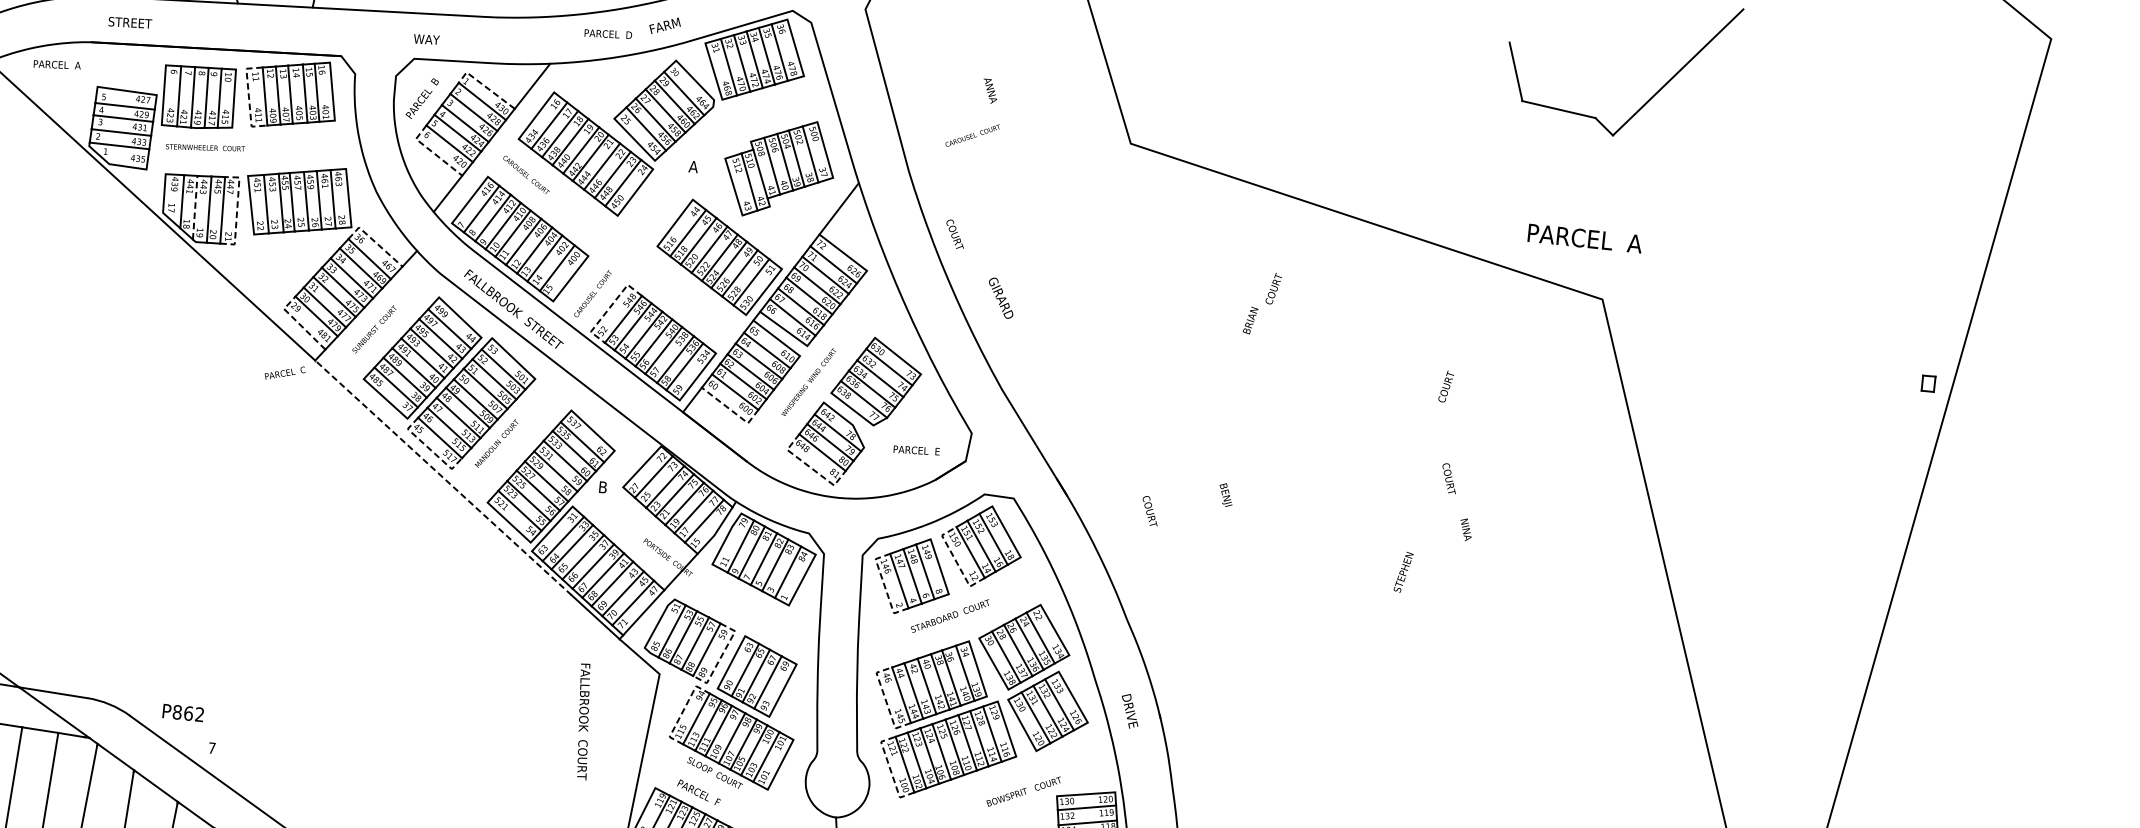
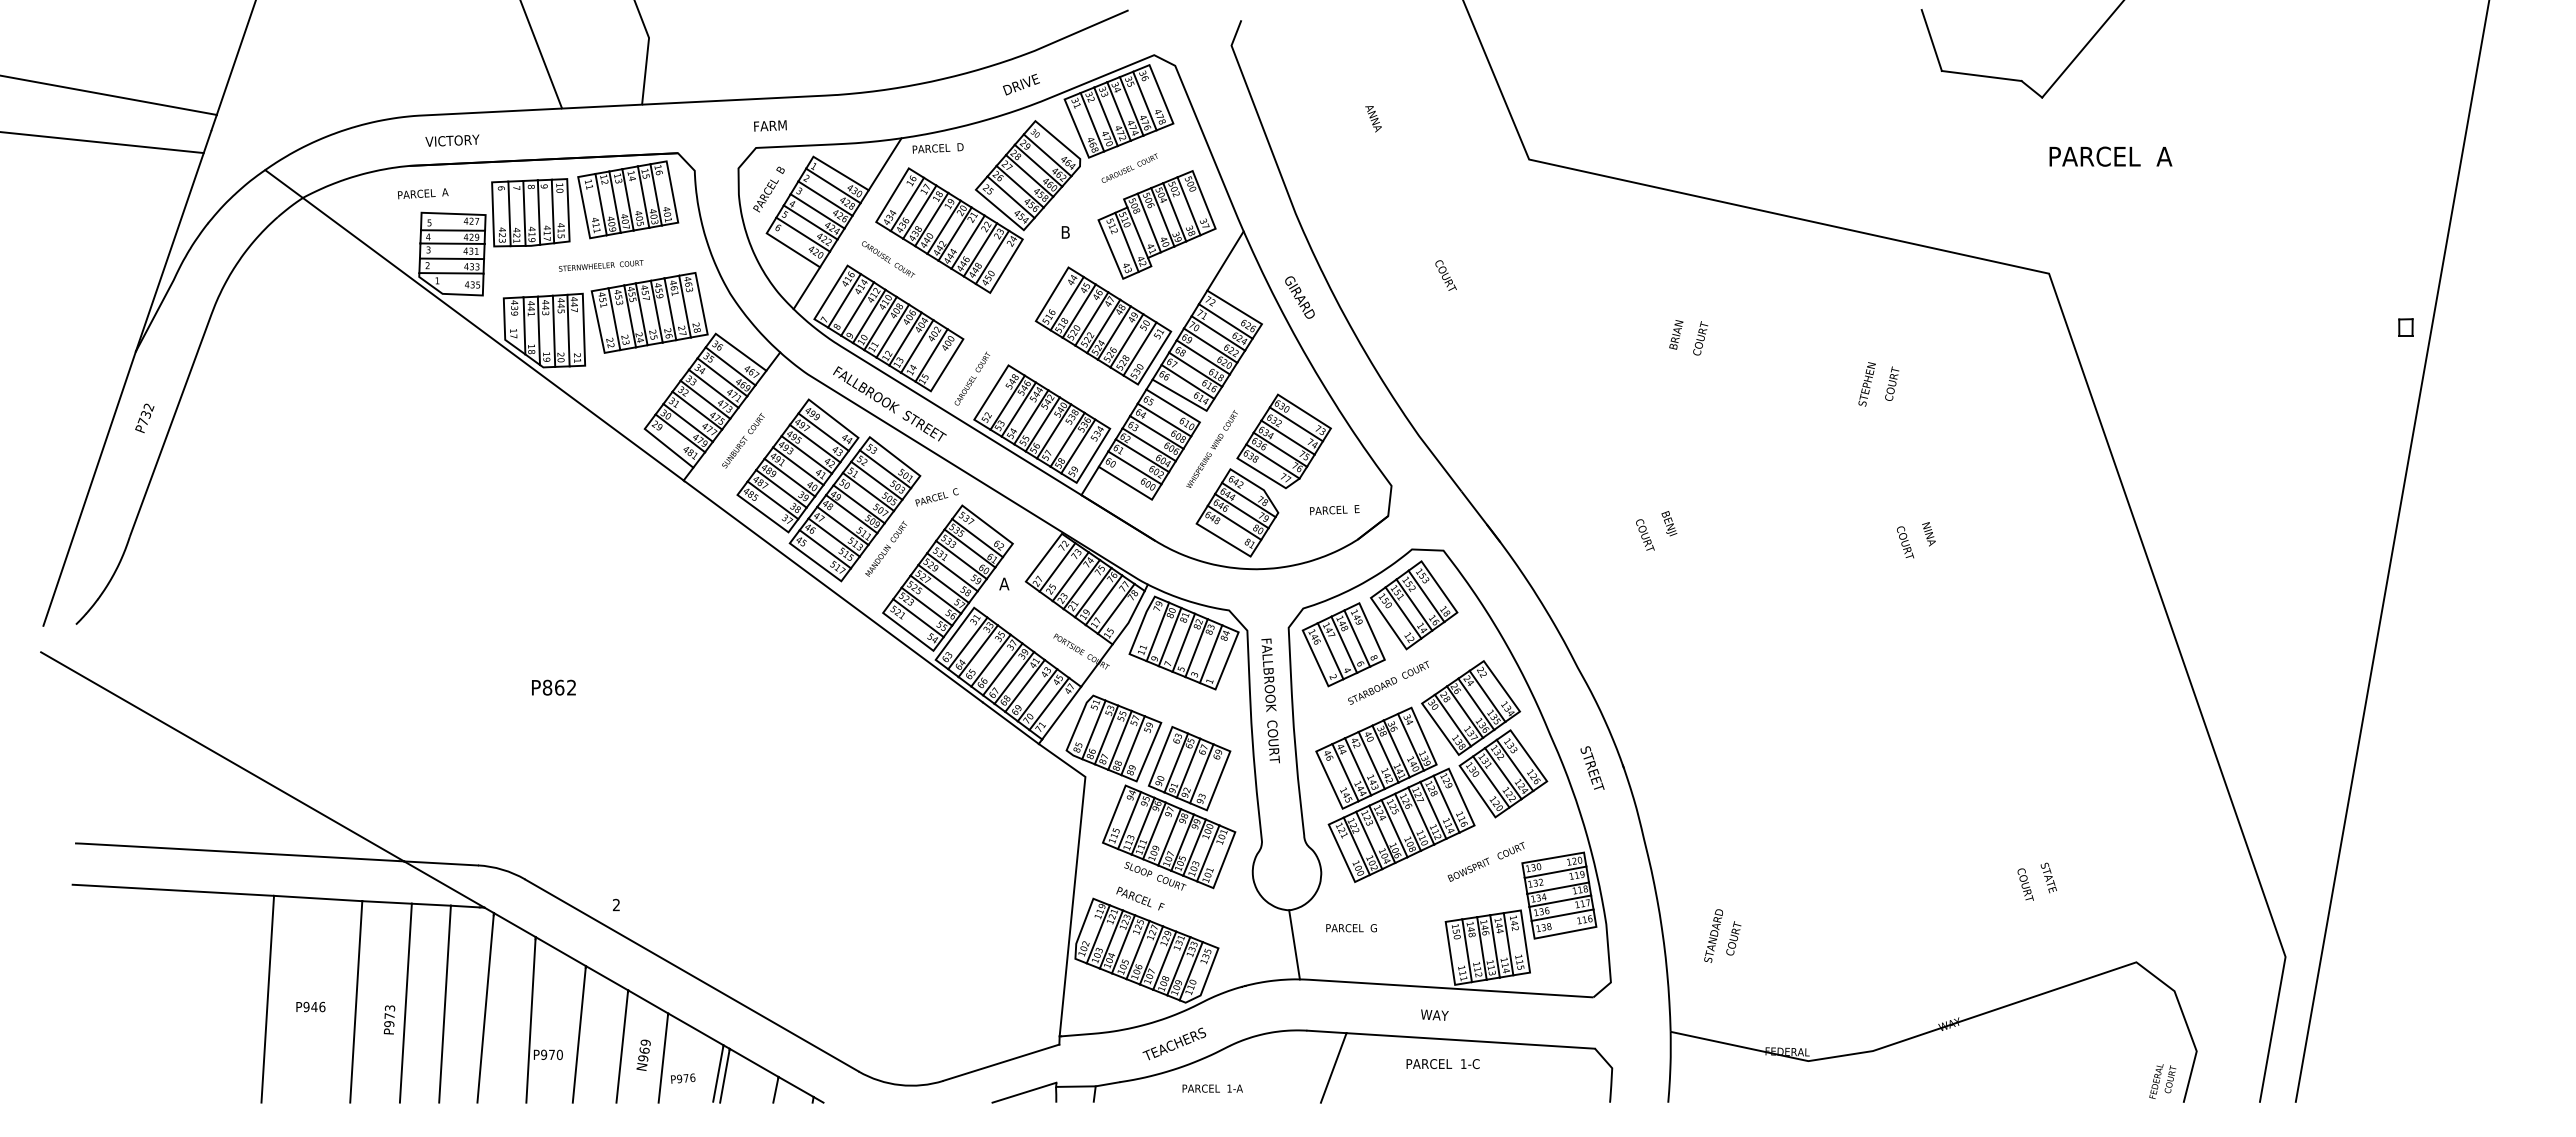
text: (133, 22) -> (452, 140), STREET -> VICTORY
text: (667, 24) -> (1022, 83), FARM -> DRIVE
text: (607, 34) -> (937, 148), moved
text: (428, 39) -> (769, 125), WAY -> FARM
text: (57, 64) -> (423, 193), moved
line: (485, 86) -> (834, 169), dashed -> solid
line: (249, 97) -> (584, 207), dashed -> solid
text: (972, 134) -> (1129, 167), moved
text: (205, 147) -> (601, 265), moved
line: (432, 152) -> (785, 245), dashed -> solid
text: (693, 166) -> (1065, 232), A -> B
line: (194, 207) -> (538, 330), dashed -> solid
line: (237, 210) -> (584, 329), dashed -> solid
text: (954, 234) -> (1445, 275), moved
text: (1584, 238) -> (2110, 156), moved
line: (375, 241) -> (734, 347), dashed -> solid
text: (1273, 288) -> (1700, 338), moved
text: (1000, 298) -> (1299, 297), moved
line: (609, 309) -> (991, 393), dashed -> solid
line: (297, 322) -> (660, 441), dashed -> solid
text: (284, 373) -> (936, 497), moved
line: (731, 411) -> (1133, 488), dashed -> solid
line: (429, 449) -> (815, 562), dashed -> solid
line: (809, 466) -> (1222, 539), dashed -> solid
line: (442, 477) -> (832, 591), dashed -> solid
text: (1449, 478) -> (1905, 542), moved
text: (603, 486) -> (1004, 583), B -> A
text: (1150, 510) -> (1645, 534), moved
line: (955, 560) -> (1388, 623), dashed -> solid
text: (1403, 572) -> (1866, 384), moved
line: (884, 586) -> (1315, 658), dashed -> solid
line: (720, 657) -> (1148, 752), dashed -> solid
line: (885, 700) -> (1329, 780), dashed -> solid
line: (683, 711) -> (1114, 814), dashed -> solid
text: (182, 712) -> (553, 687), moved
text: (1131, 714) -> (1592, 767), DRIVE -> STREET
text: (583, 721) -> (1270, 700), moved
text: (211, 747) -> (615, 904), 7 -> 2
line: (890, 769) -> (1341, 853), dashed -> solid

